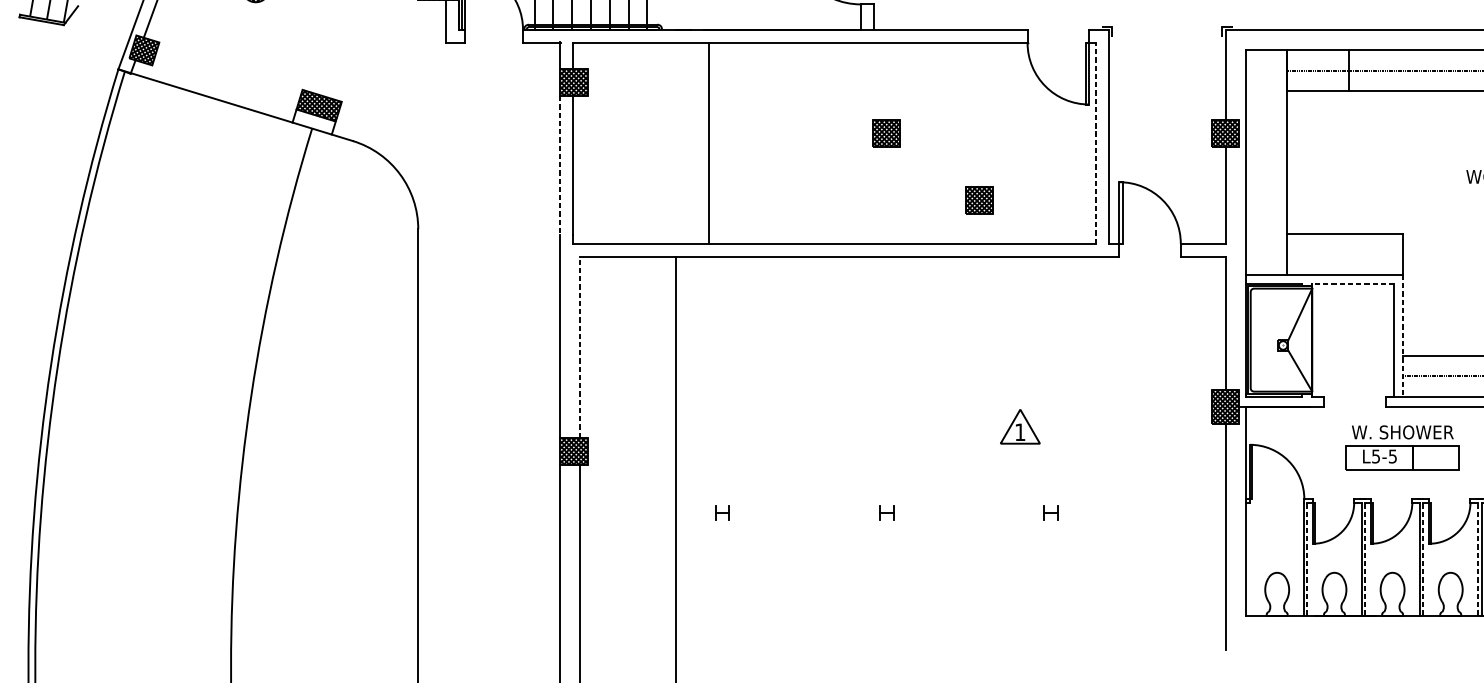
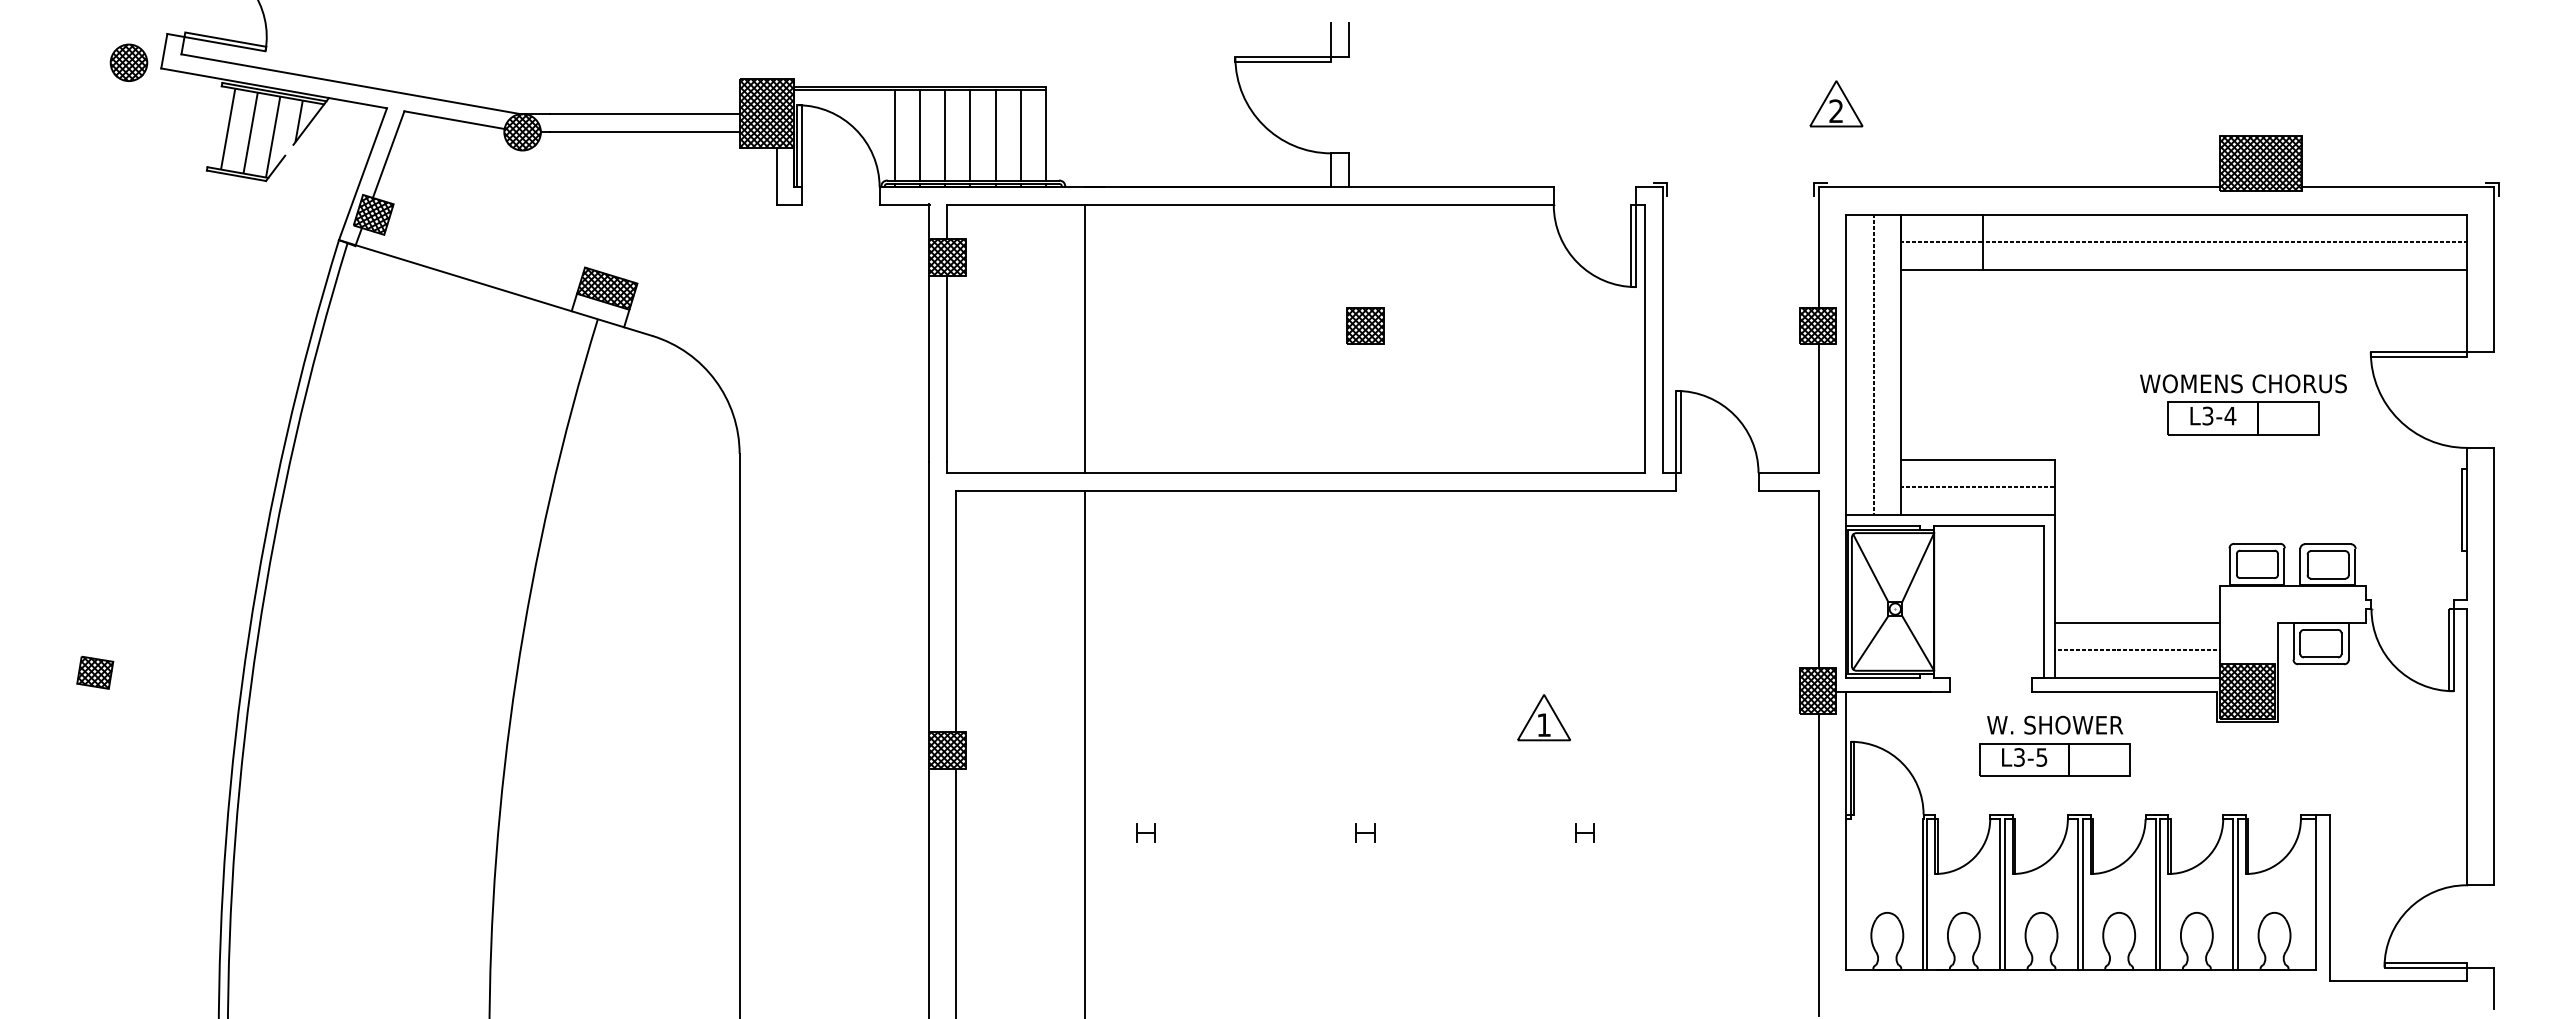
line: (709, 142) -> (1084, 338), moved
line: (1096, 142) -> (1645, 338), dashed -> solid
line: (1266, 162) -> (1873, 364), added
line: (560, 166) -> (929, 369), dashed -> solid
part: (979, 199) -> (1489, 414), removed
line: (1345, 254) -> (1978, 487), added
line: (1352, 283) -> (1988, 526), dashed -> solid
line: (1264, 315) -> (1870, 568), added
line: (1403, 336) -> (2055, 596), dashed -> solid
line: (579, 347) -> (955, 611), dashed -> solid
line: (1264, 370) -> (1870, 642), added
text: (1376, 456) -> (2019, 757), L5-5 -> L3-5
line: (1307, 559) -> (1927, 894), dashed -> solid
line: (1364, 559) -> (2004, 894), dashed -> solid
line: (1423, 559) -> (2082, 894), dashed -> solid
line: (1477, 559) -> (2155, 894), dashed -> solid

